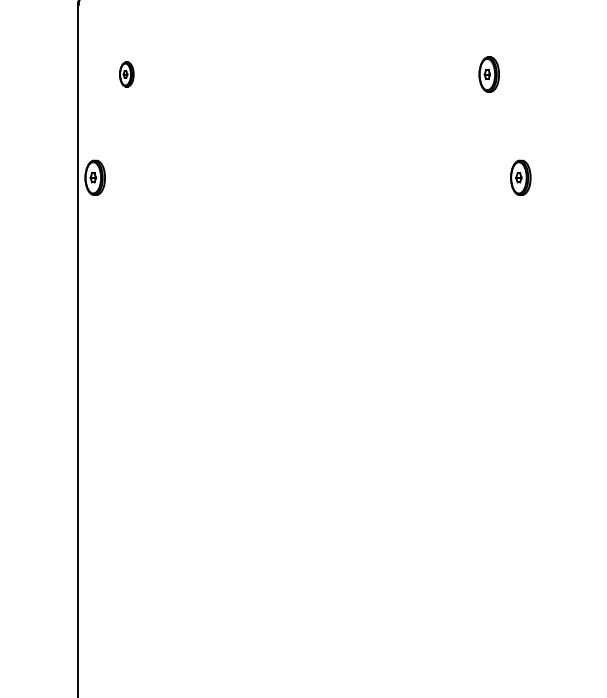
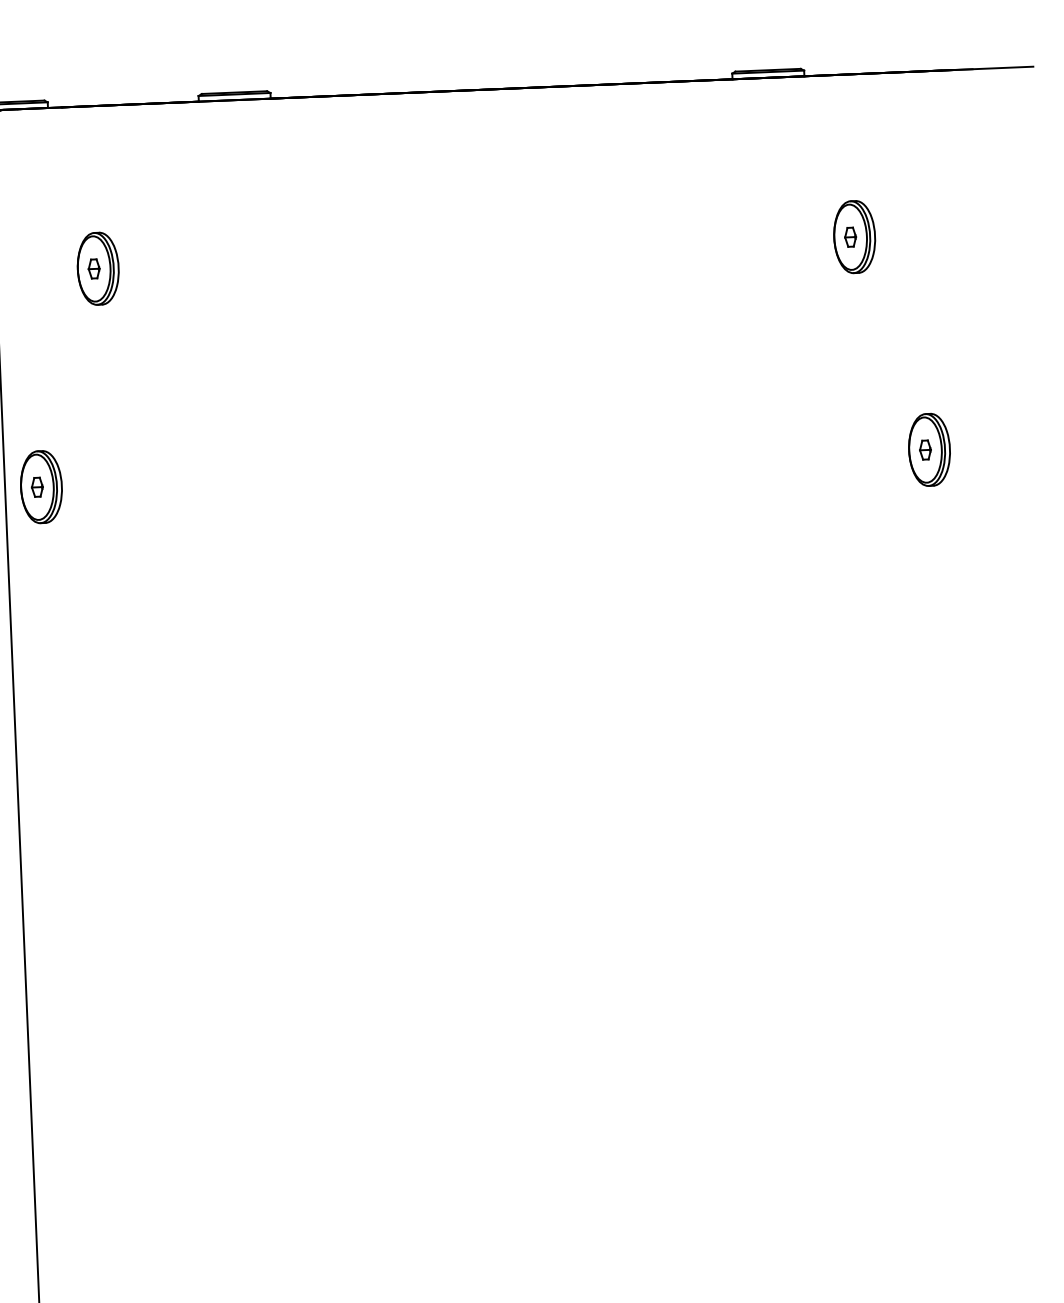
part: (126, 74) -> (97, 268), size x1.43

